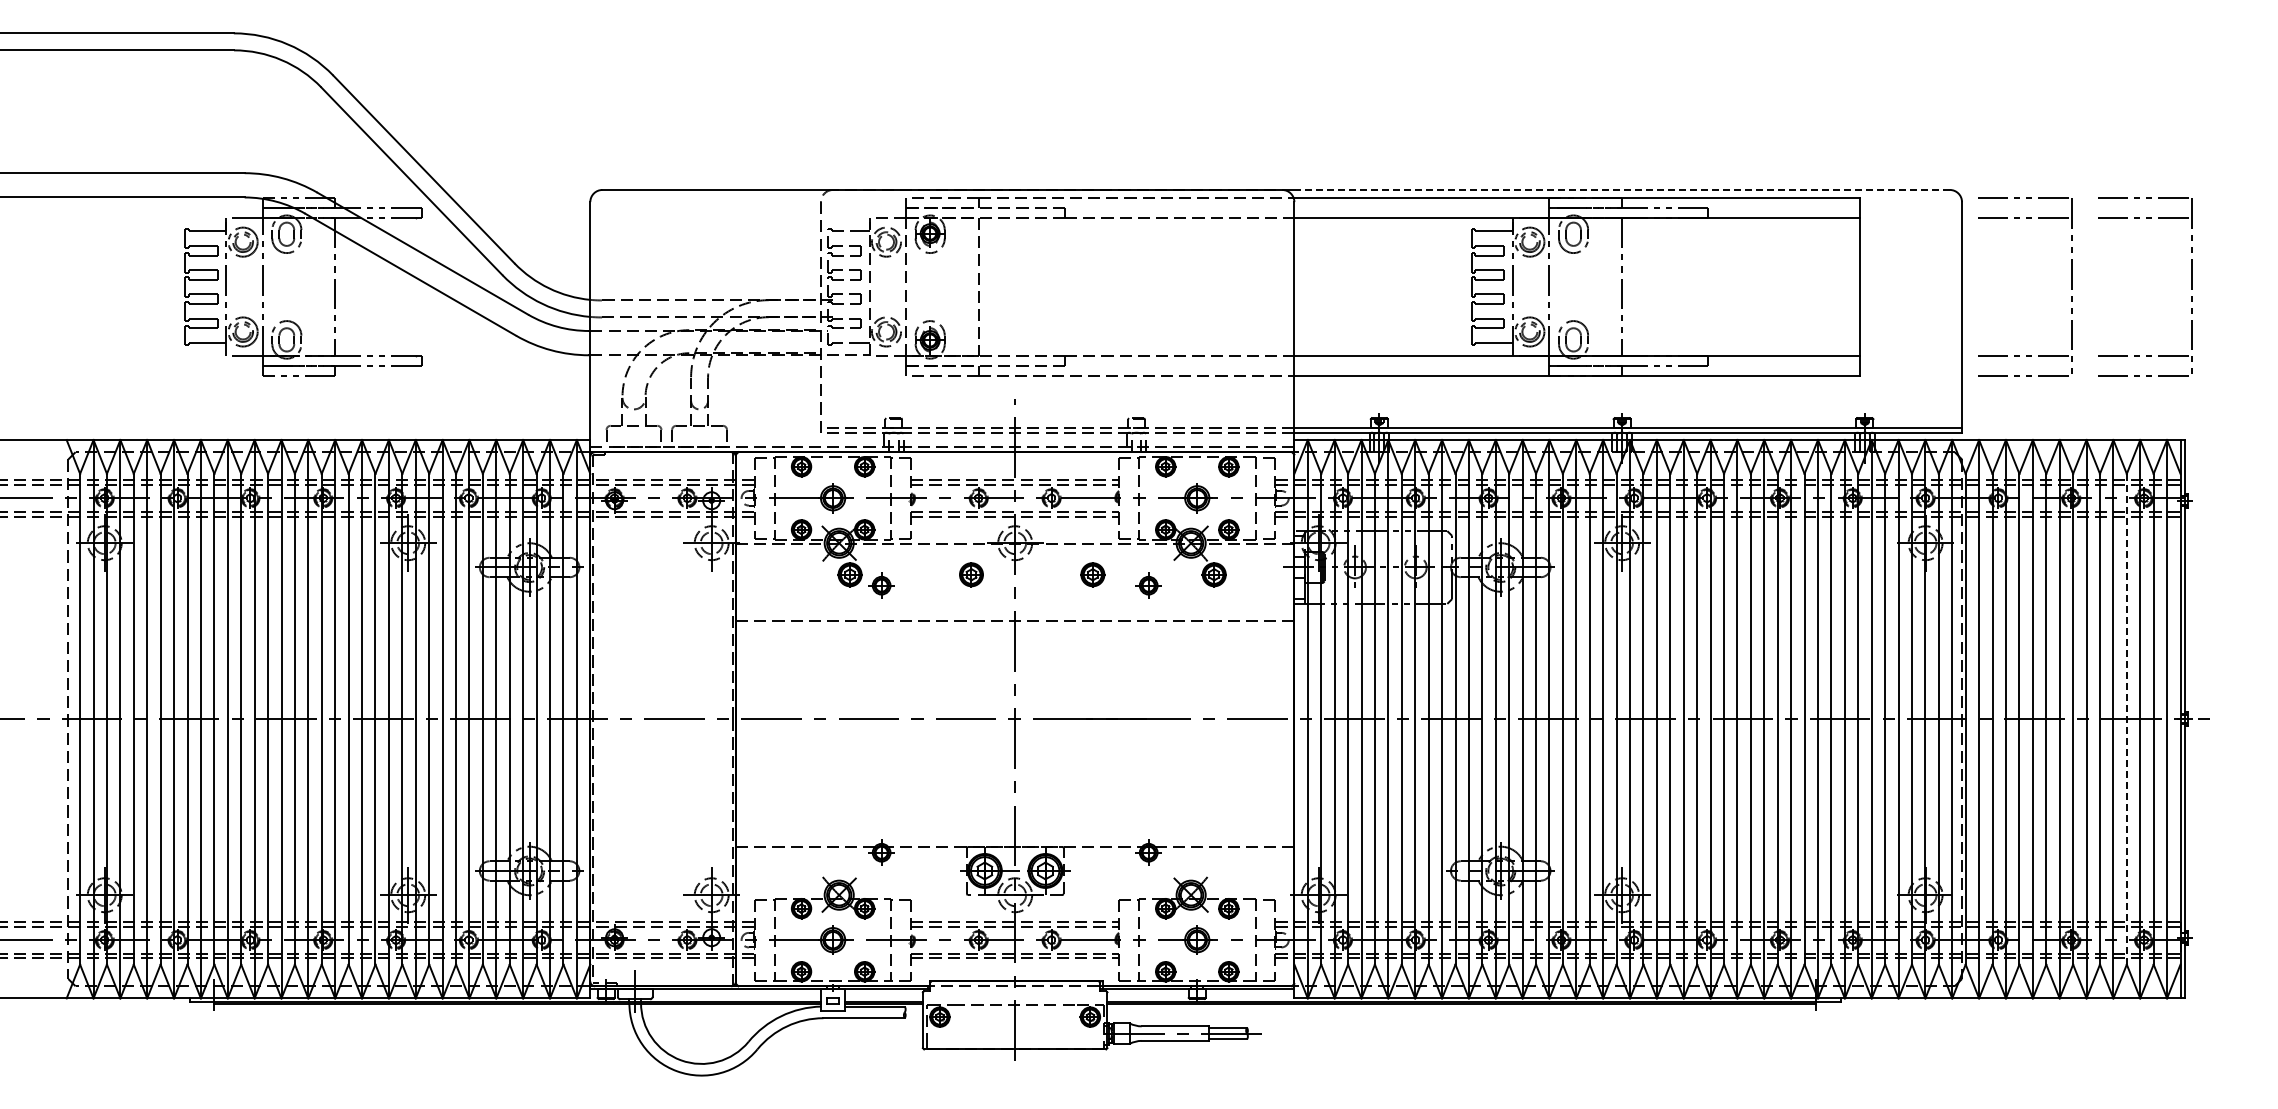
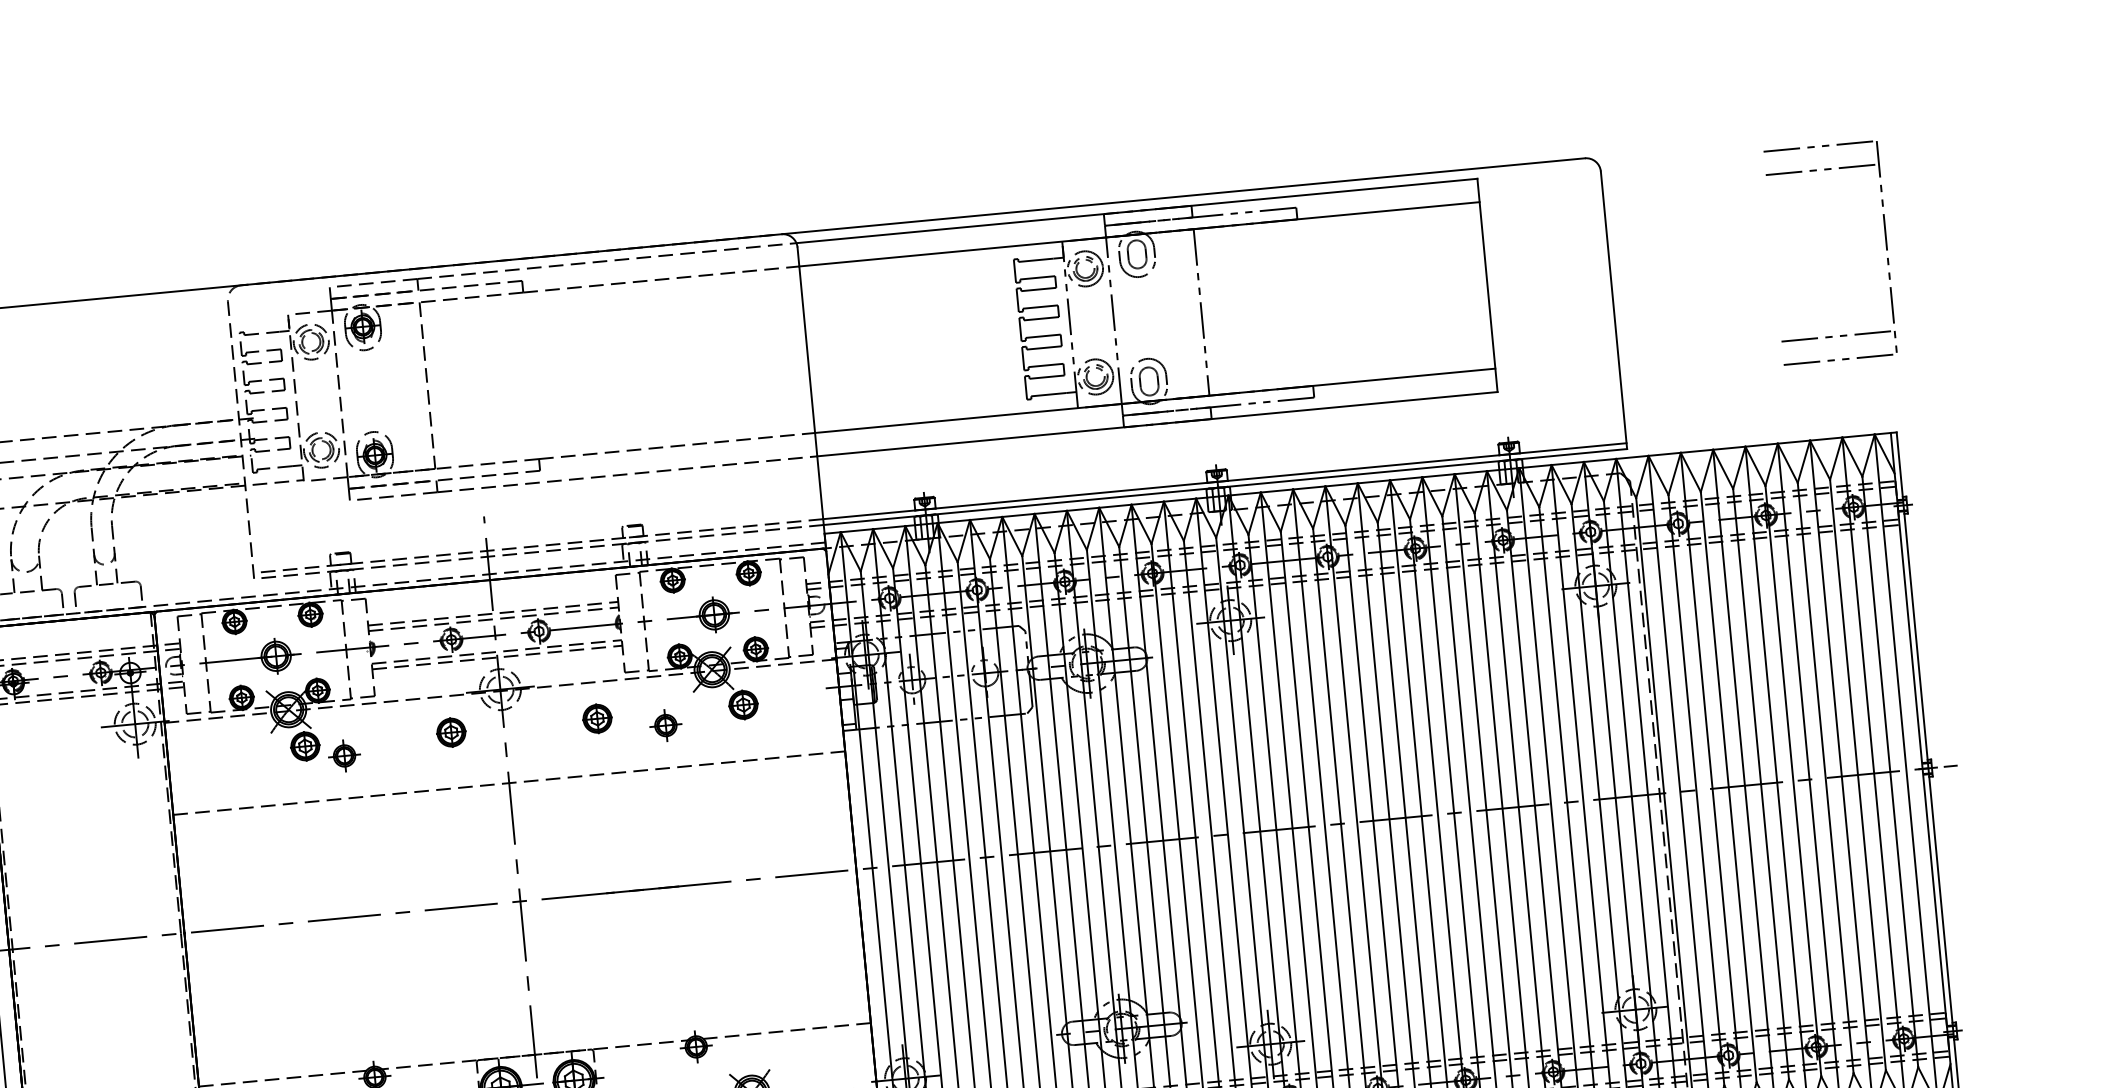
line: (1622, 189) -> (1190, 194), dashed -> solid
part: (2071, 286) -> (1742, 260), removed
line: (2126, 719) -> (1857, 775), dashed -> solid

